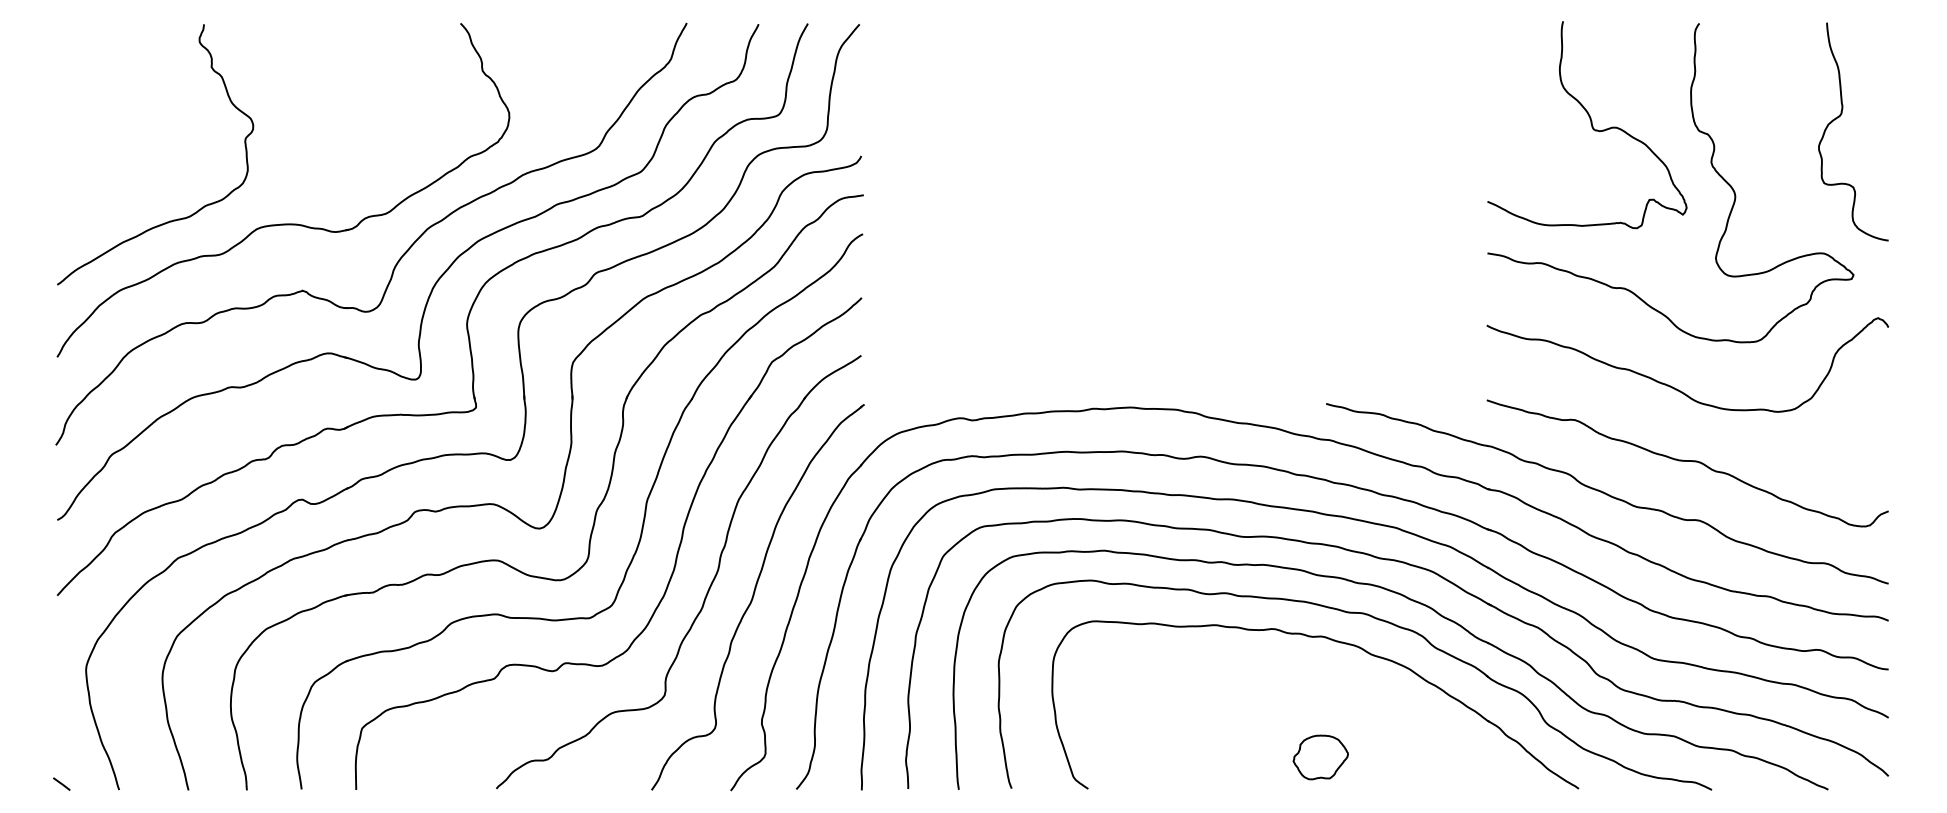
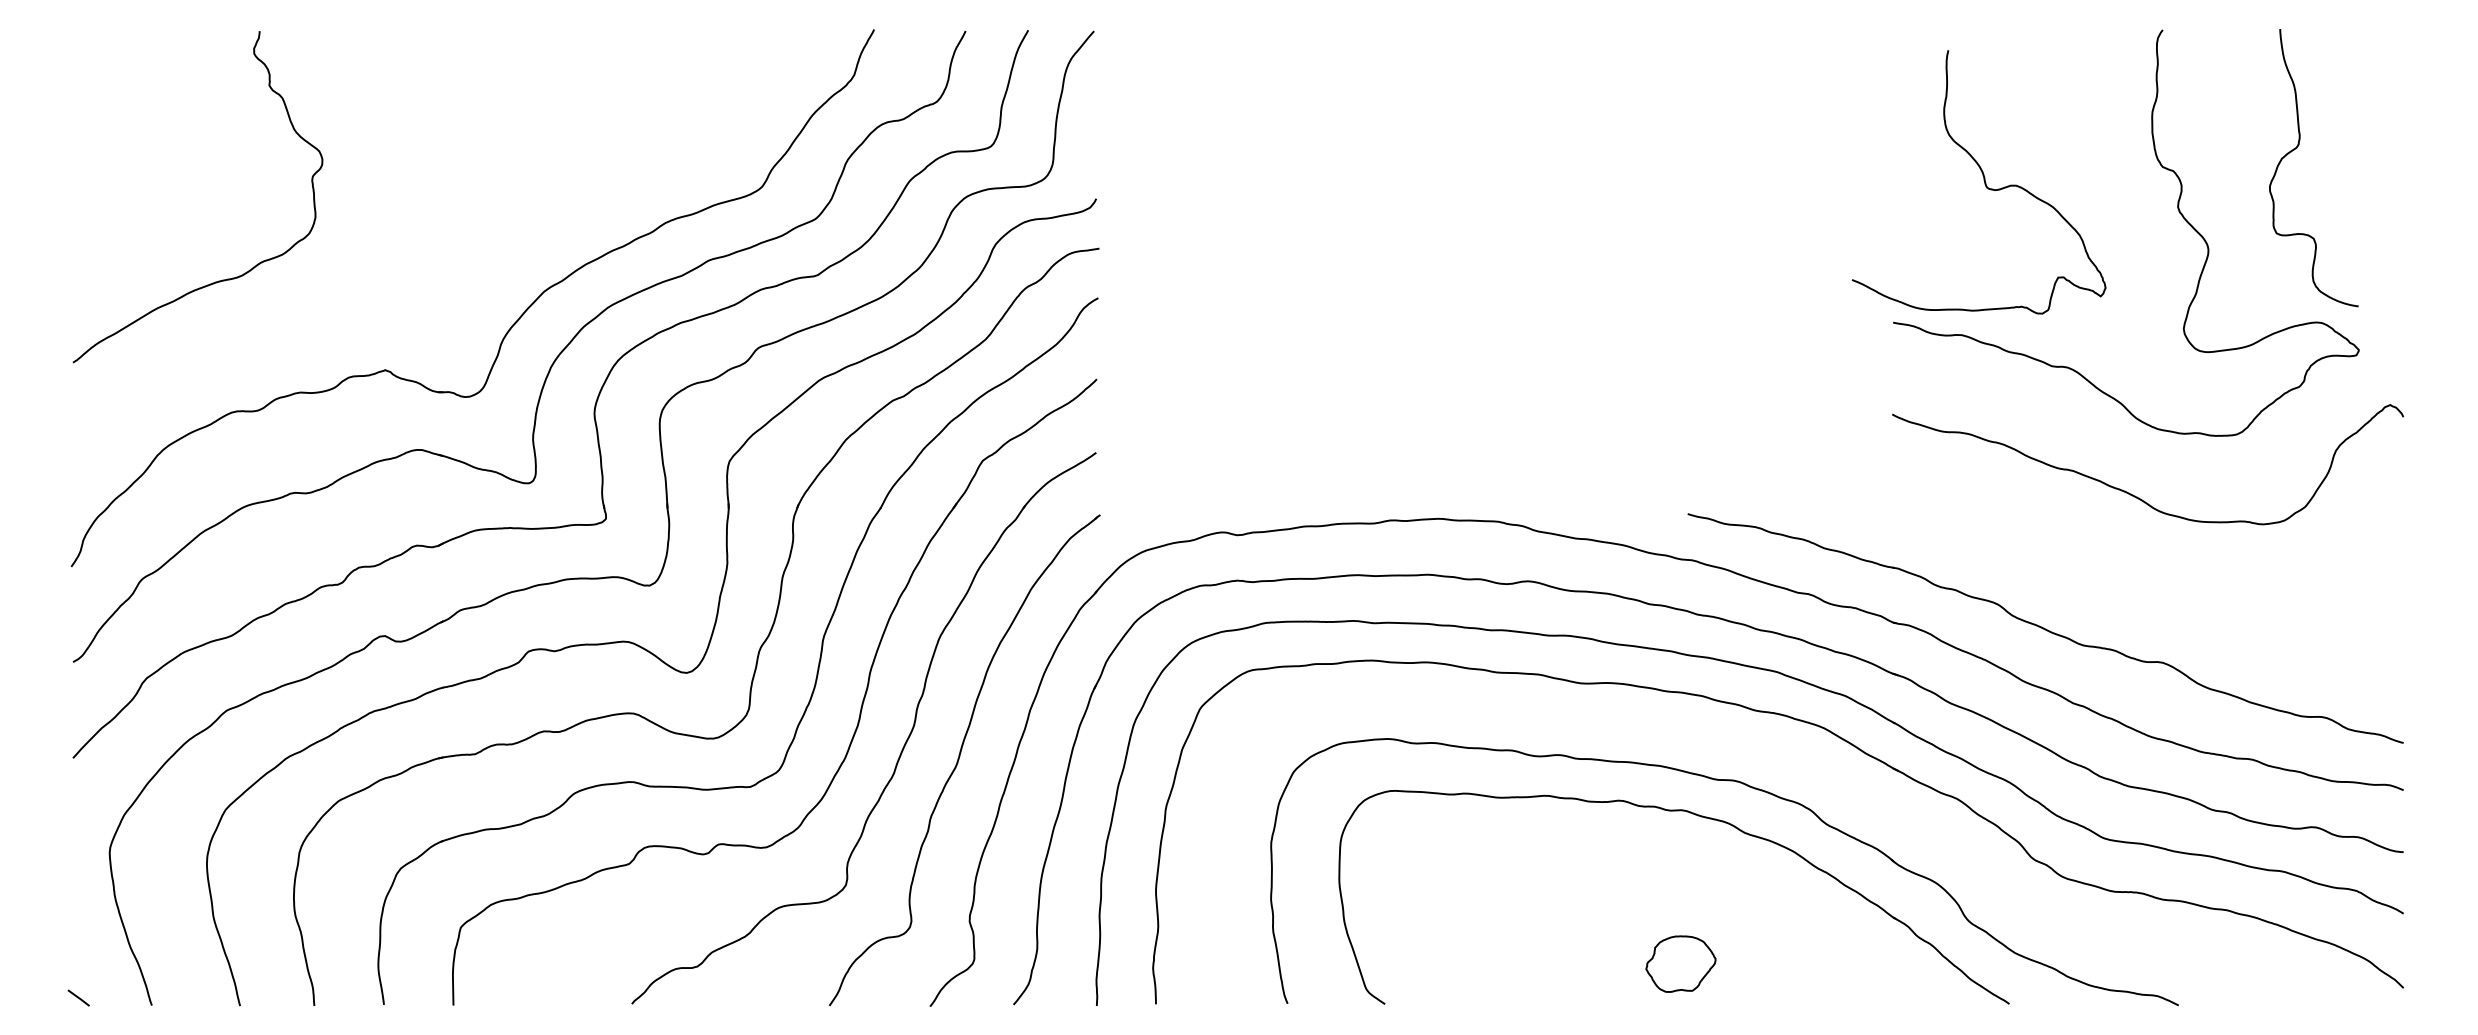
curve: (1840, 116) -> (2297, 148), moved
curve: (1590, 123) -> (1983, 180), moved
part: (285, 223) -> (363, 284), removed
curve: (1687, 461) -> (2147, 587), removed
part: (1418, 603) -> (1805, 768), removed

